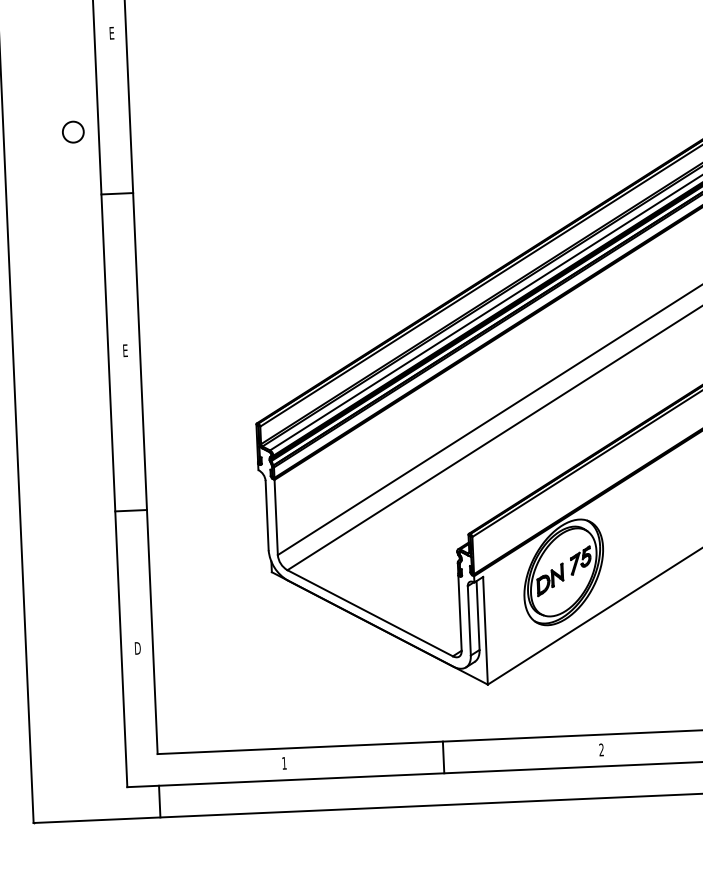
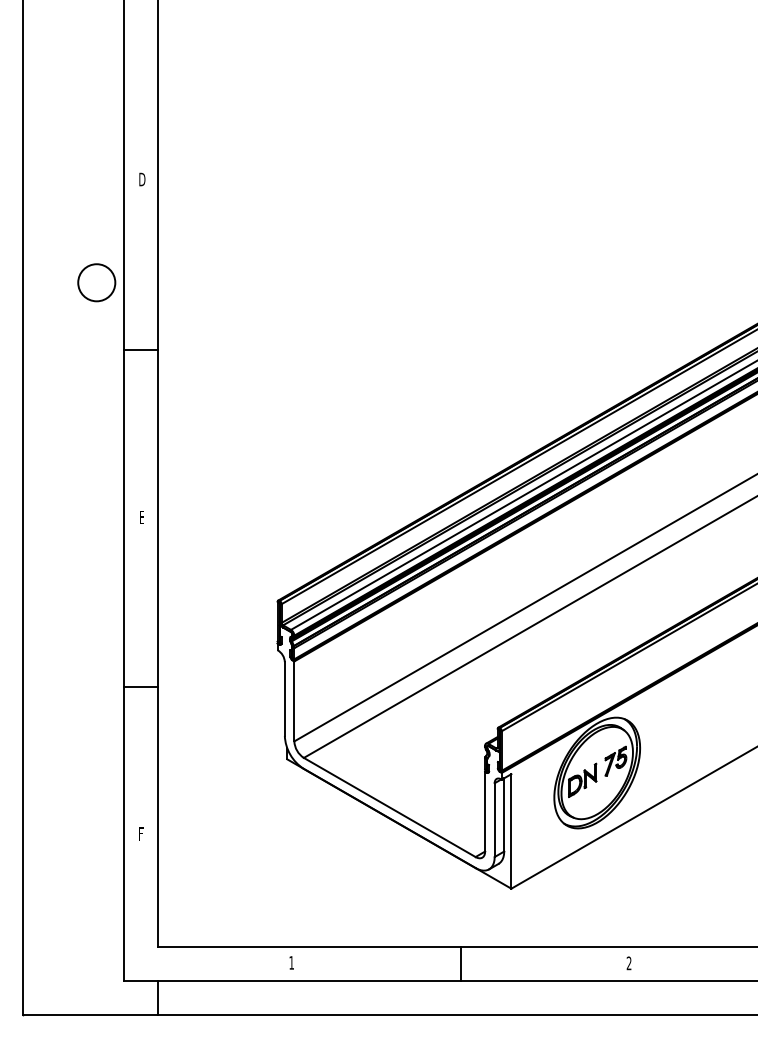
text: (112, 33) -> (142, 179), E -> D
circle: (73, 131) -> (96, 282), size x1.67
text: (137, 647) -> (141, 833), D -> F

